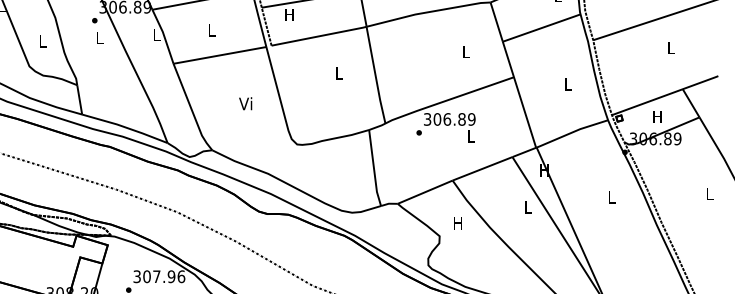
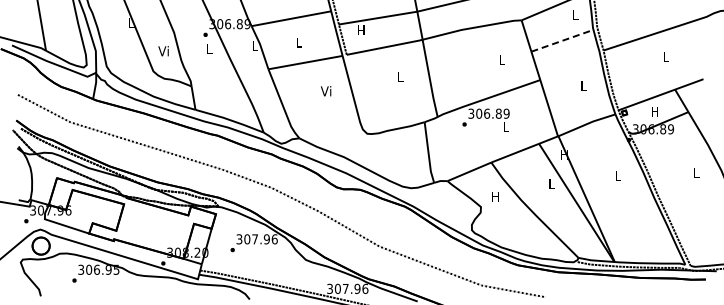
line: (541, 27) -> (562, 40), solid -> dashed
text: (42, 41) -> (163, 51), L -> Vi
text: (244, 104) -> (325, 91), moved

